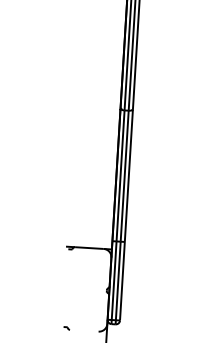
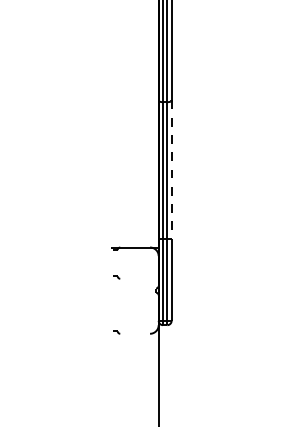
line: (128, 176) -> (171, 170), solid -> dashed
part: (69, 275) -> (116, 277), added

